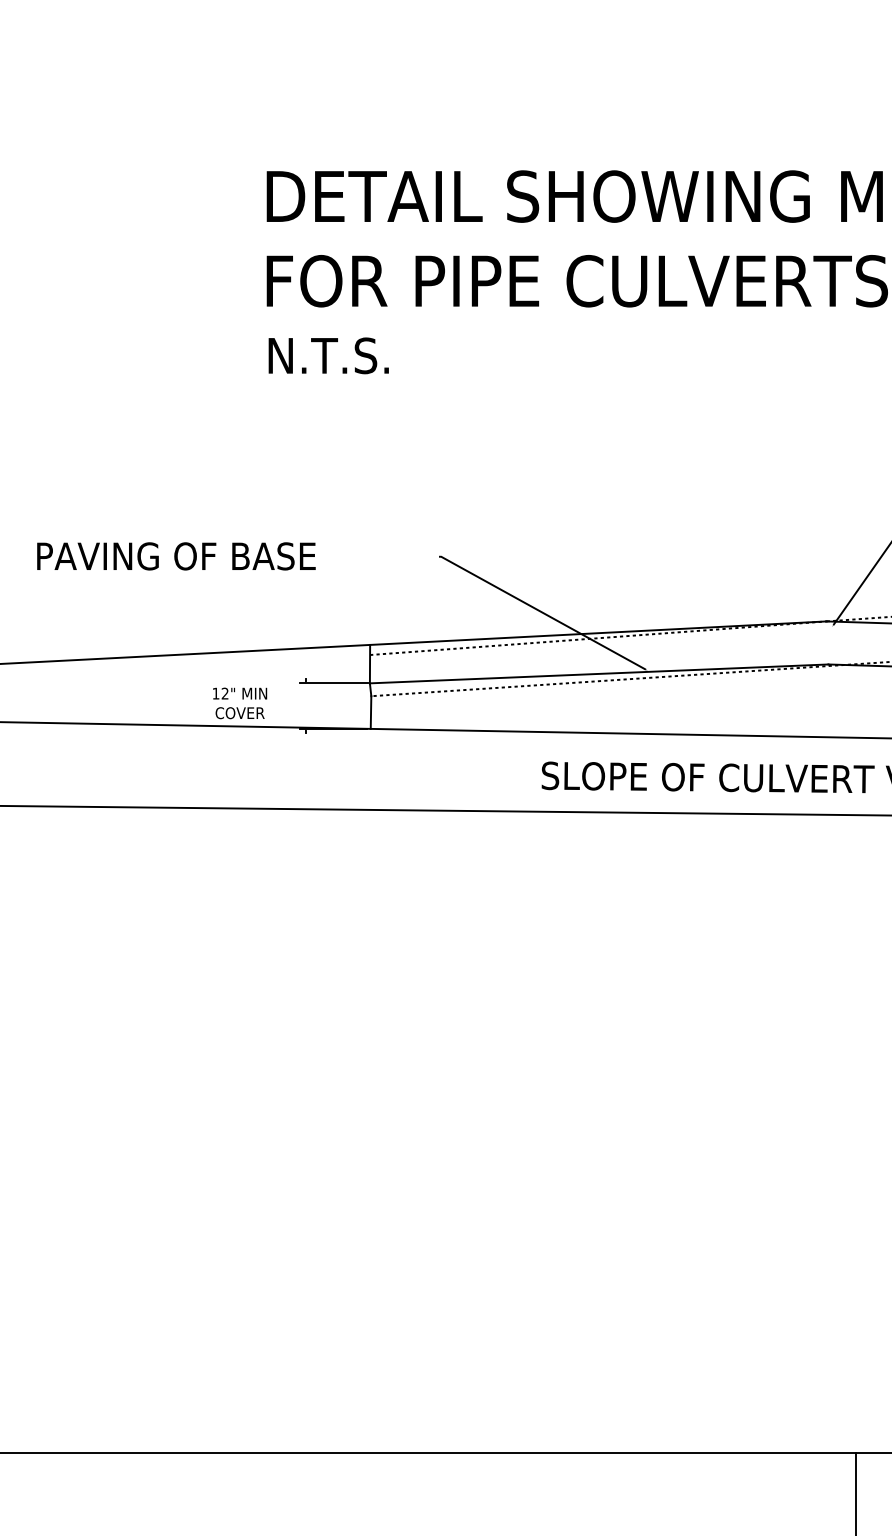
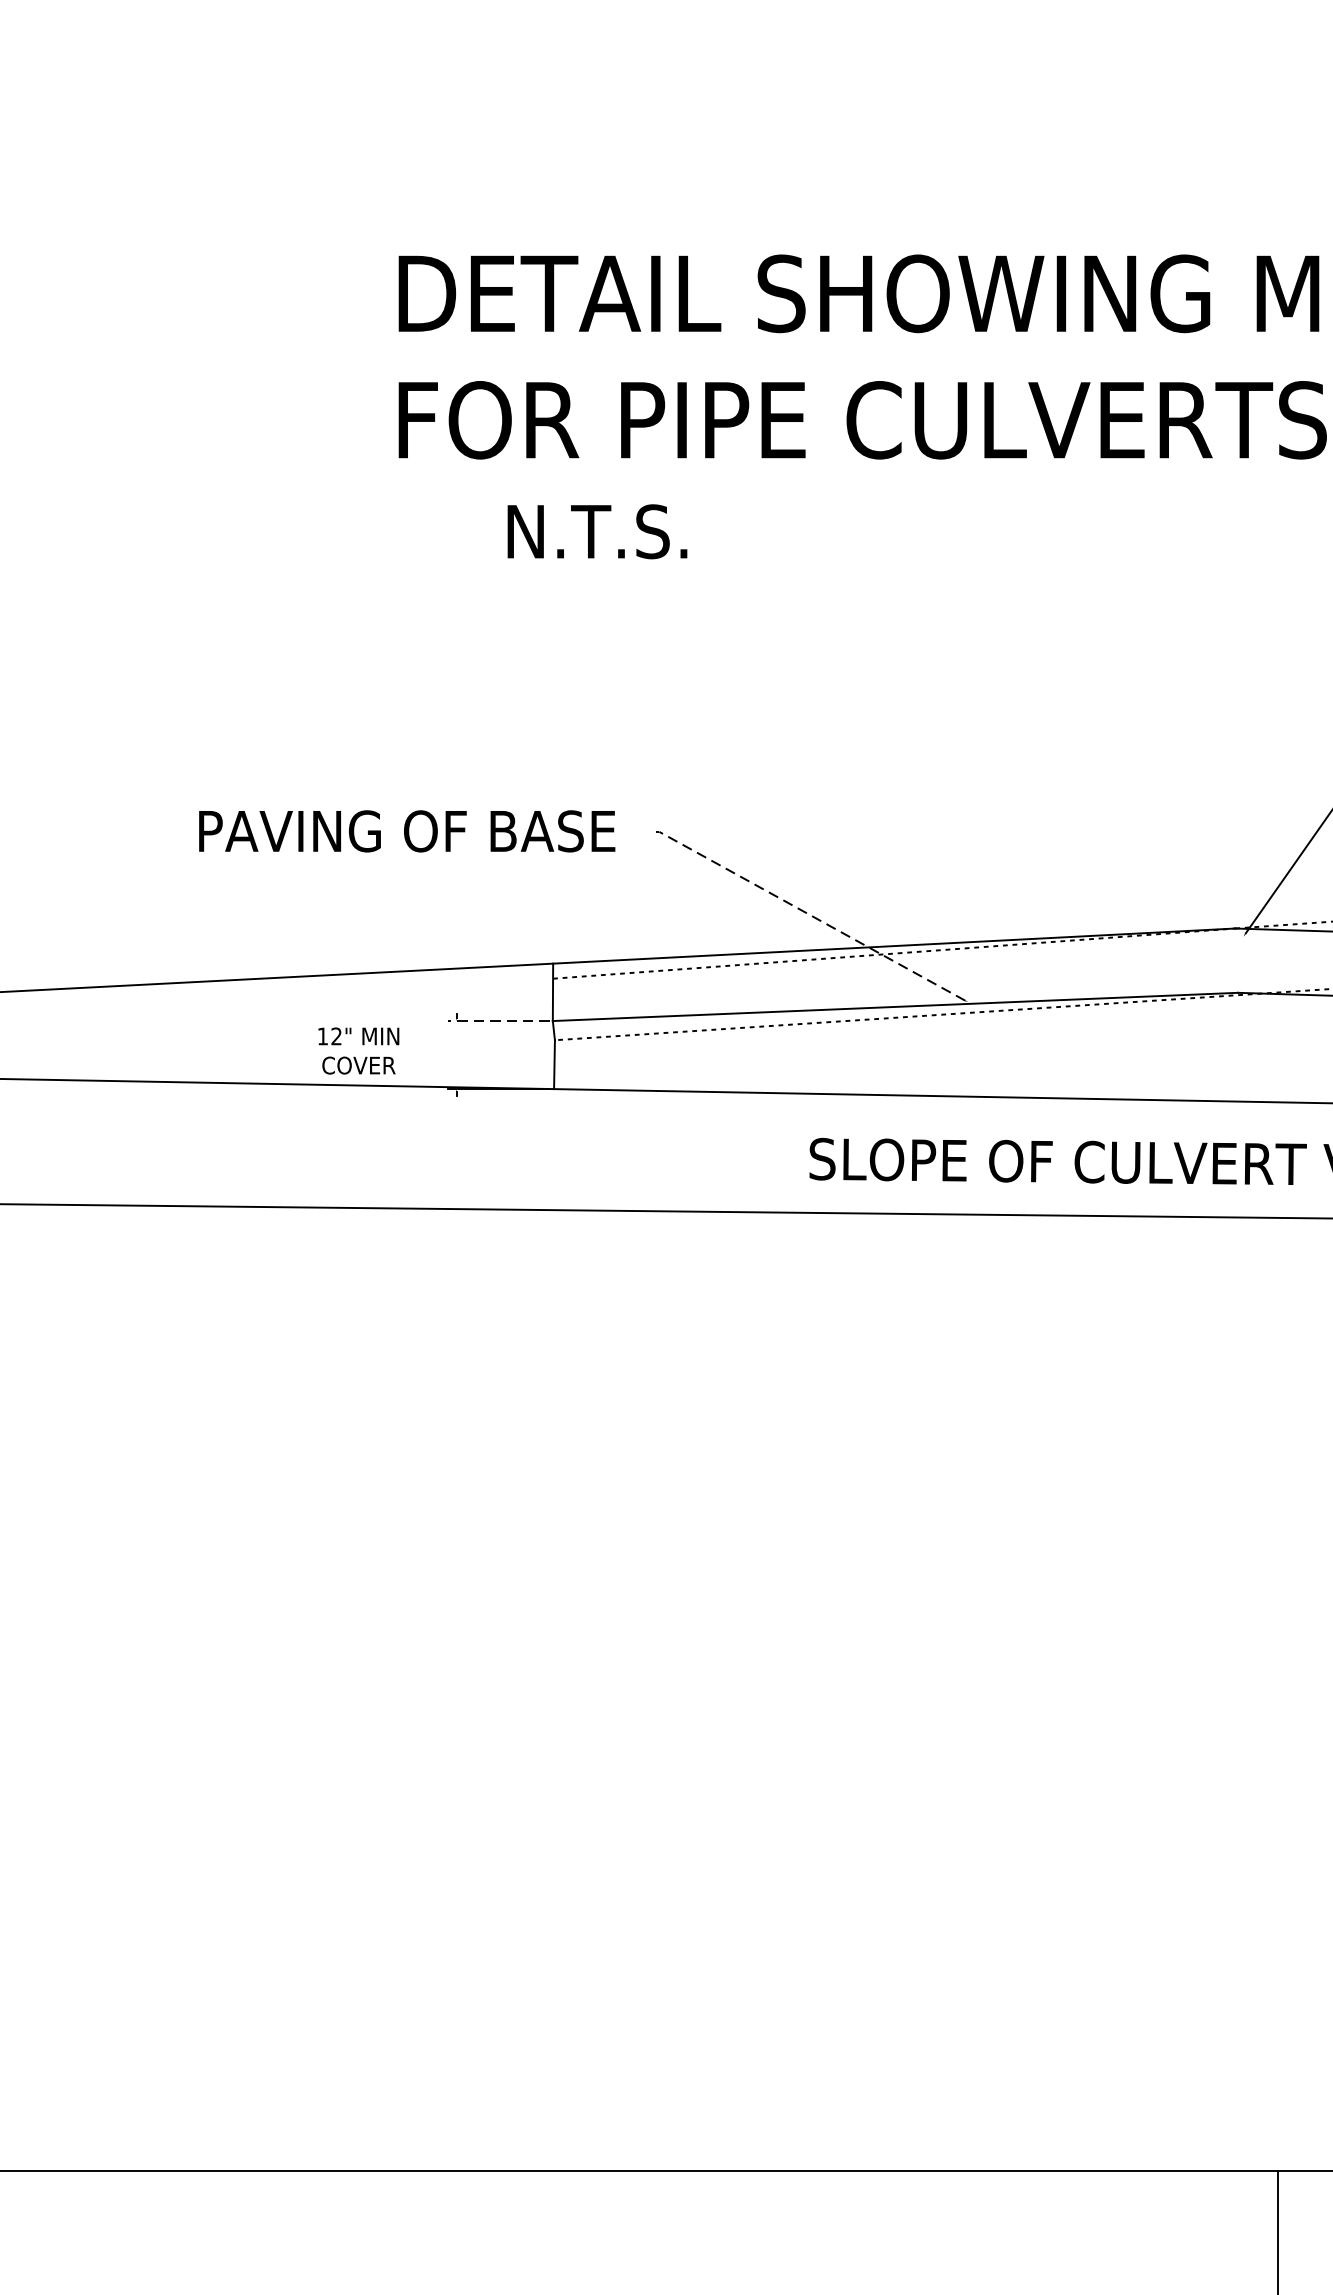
text: (328, 355) -> (597, 531), moved
text: (176, 556) -> (407, 831), moved
line: (541, 612) -> (809, 915), solid -> dashed
line: (333, 683) -> (498, 1021), solid -> dashed

